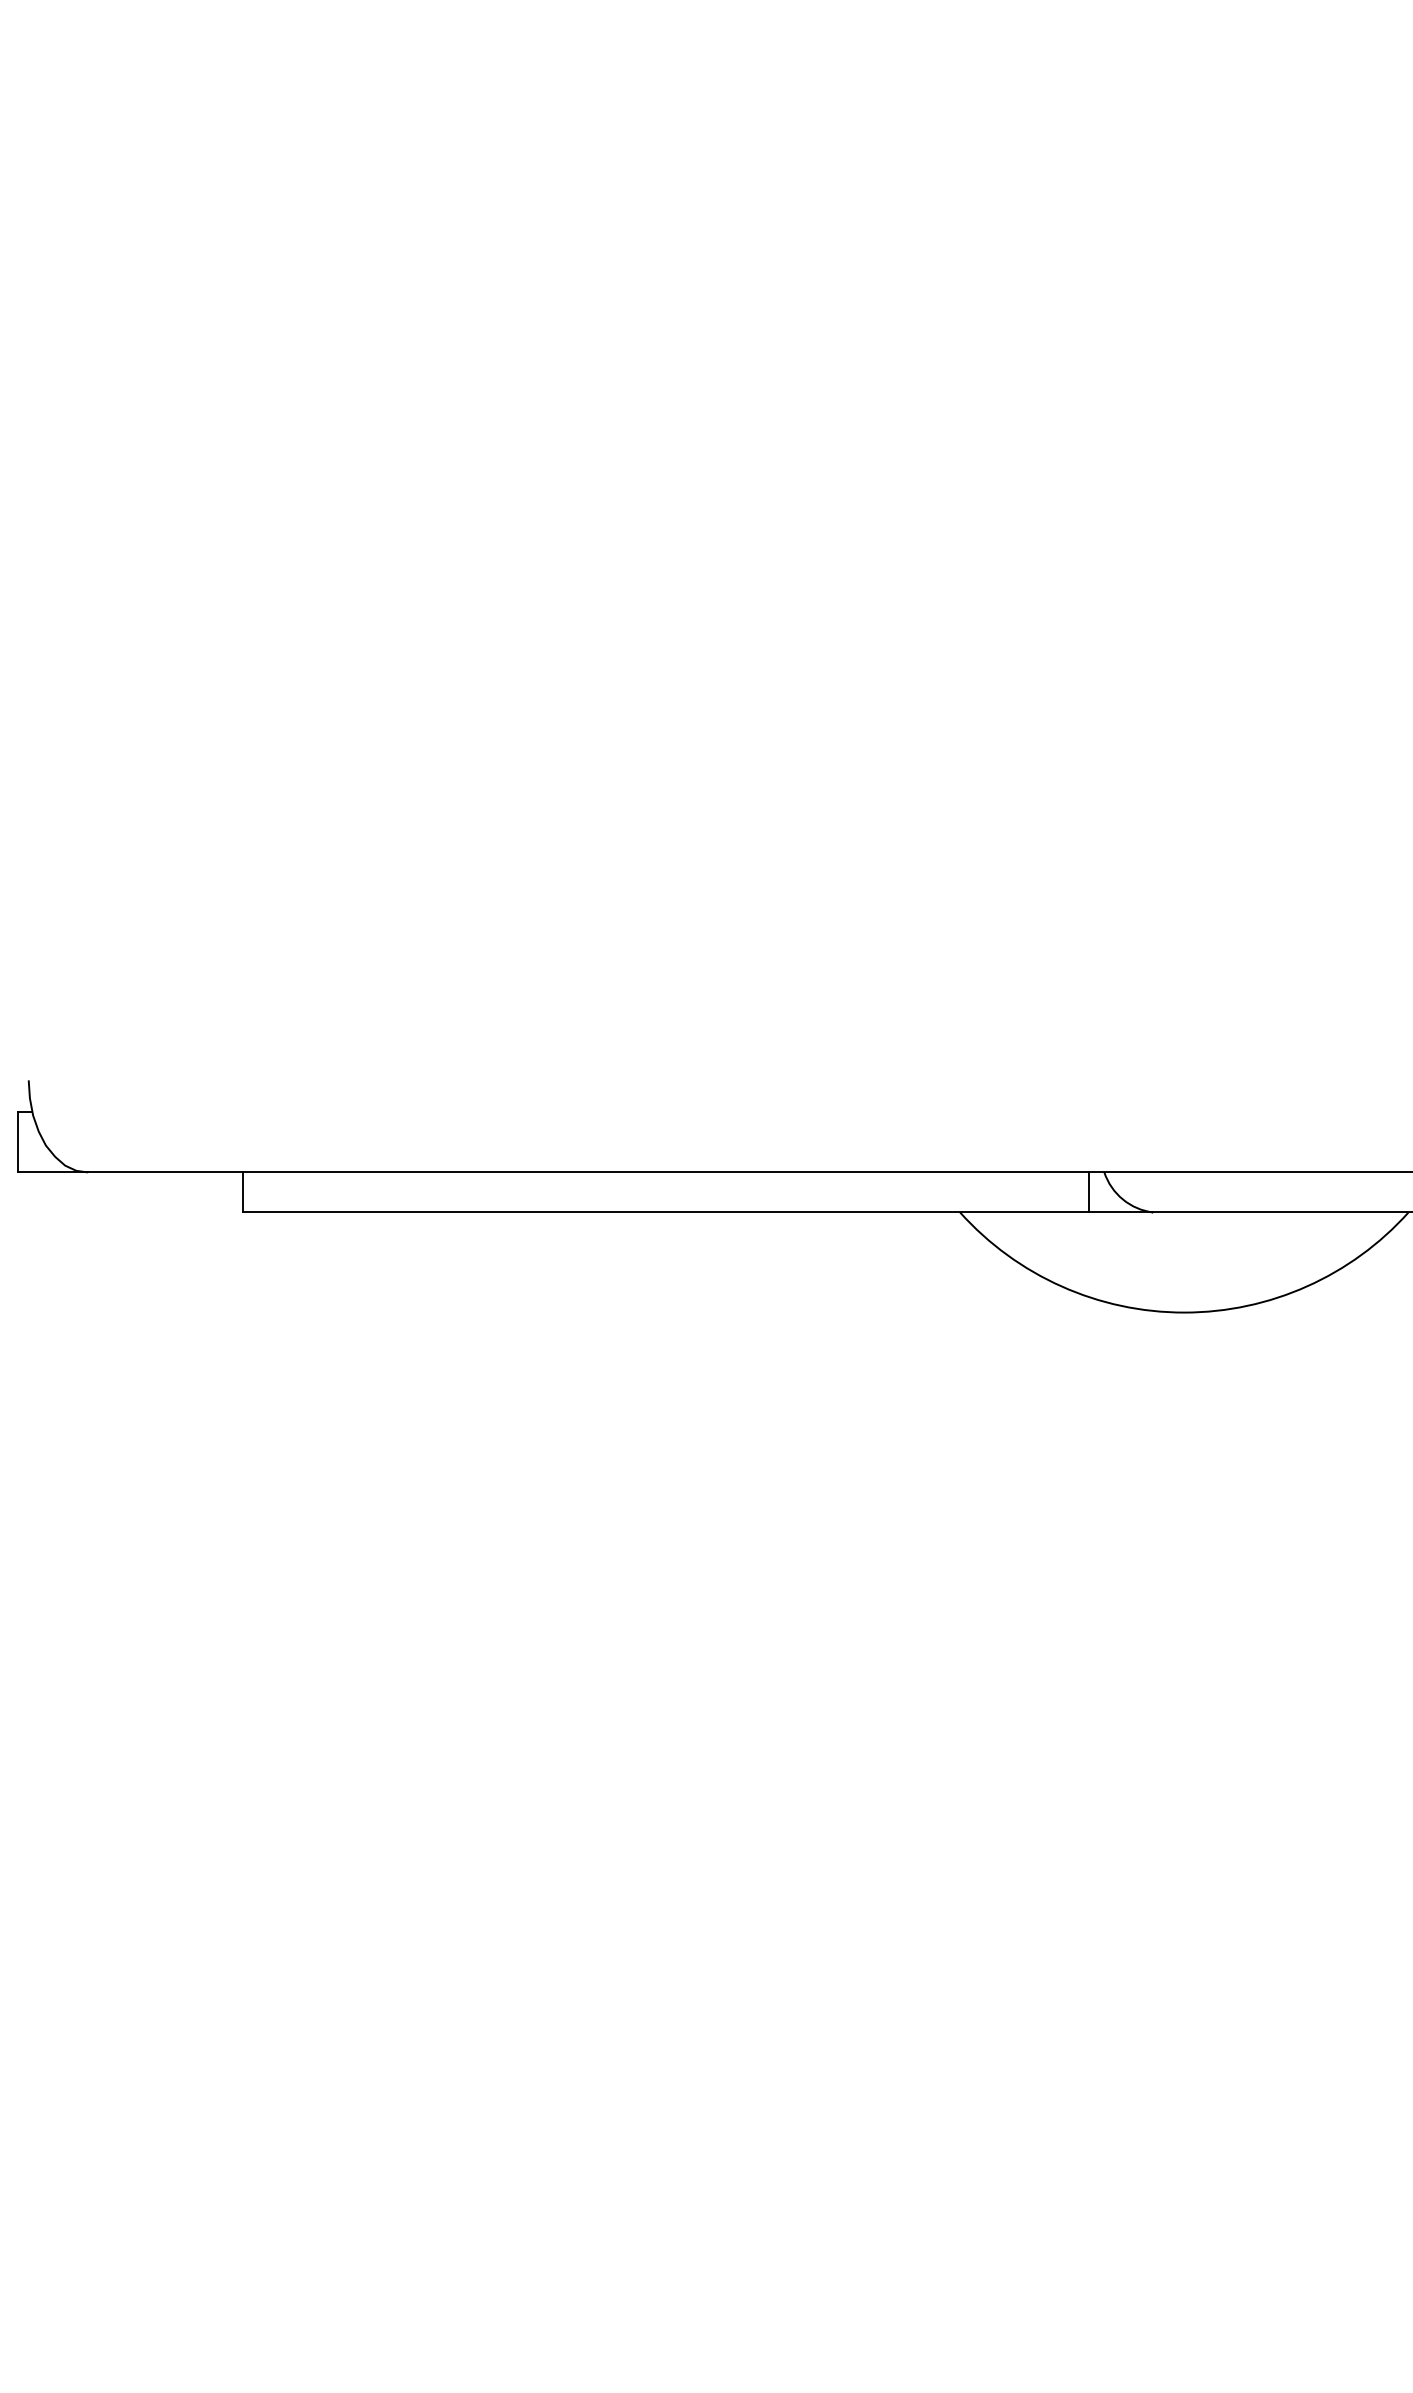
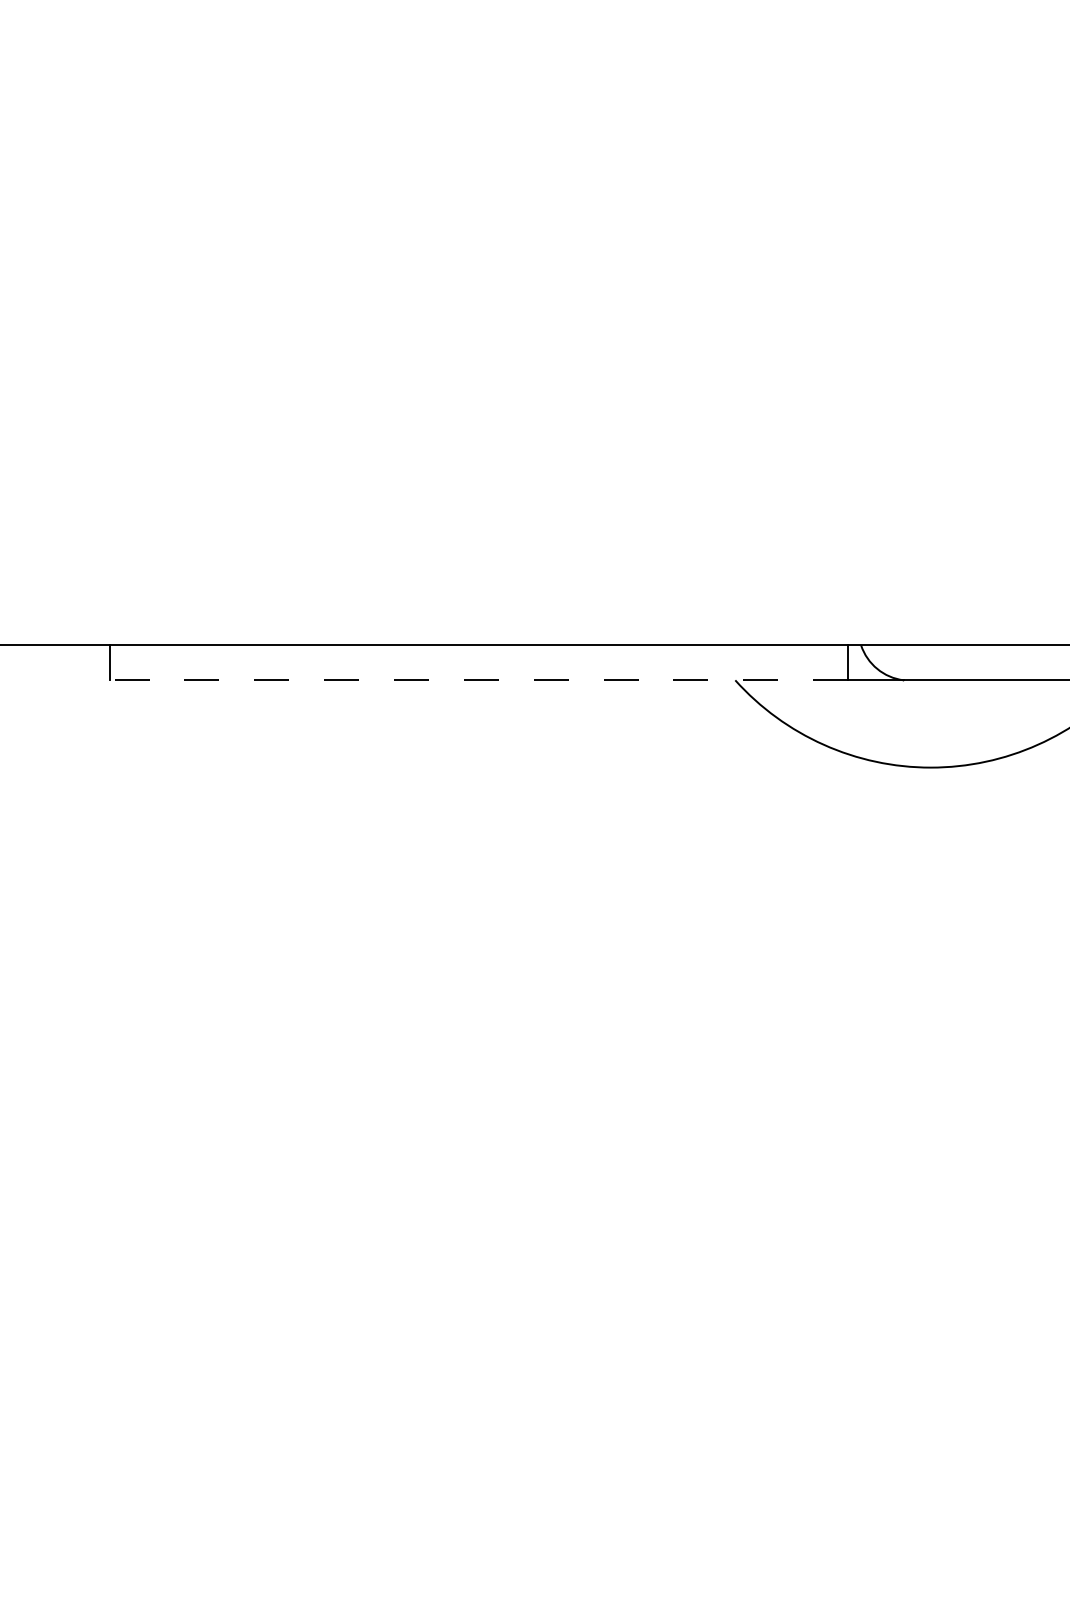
line: (665, 1212) -> (478, 680), solid -> dashed

